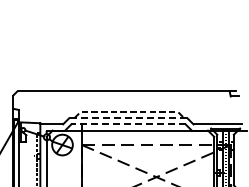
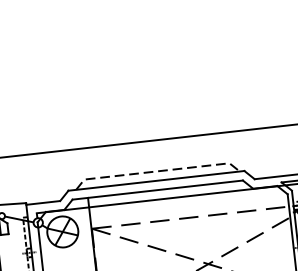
line: (128, 118) -> (156, 181), dashed -> solid
line: (128, 124) -> (157, 190), dashed -> solid

